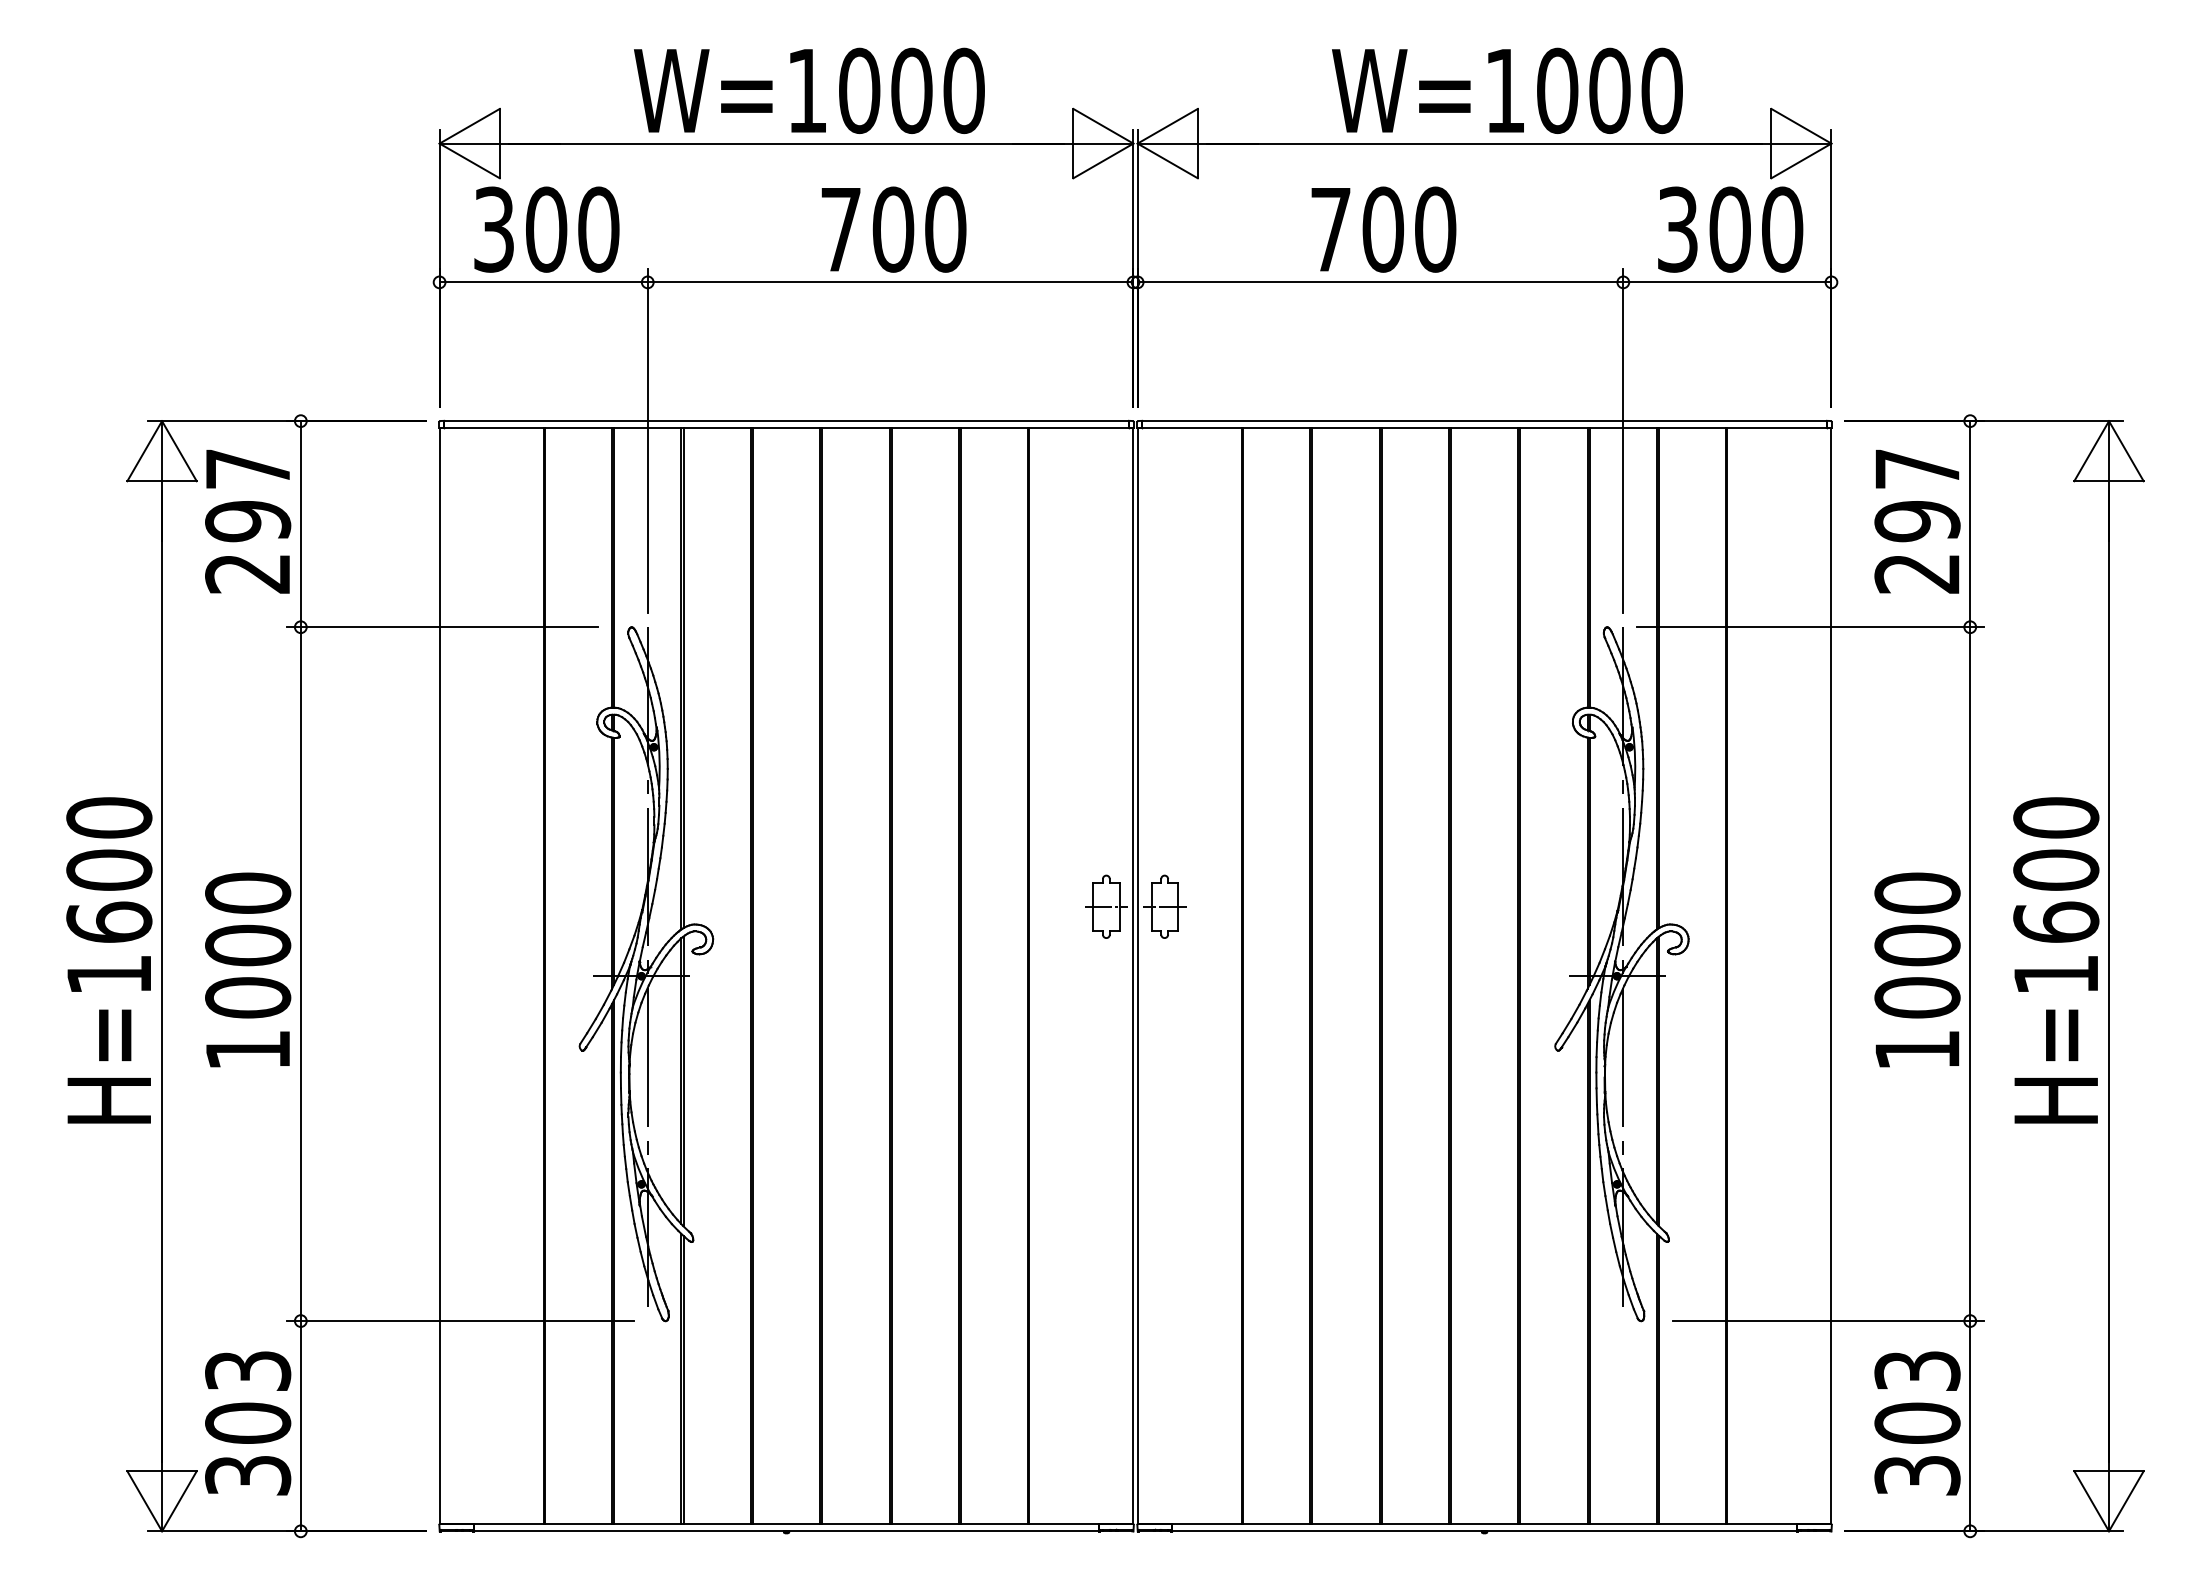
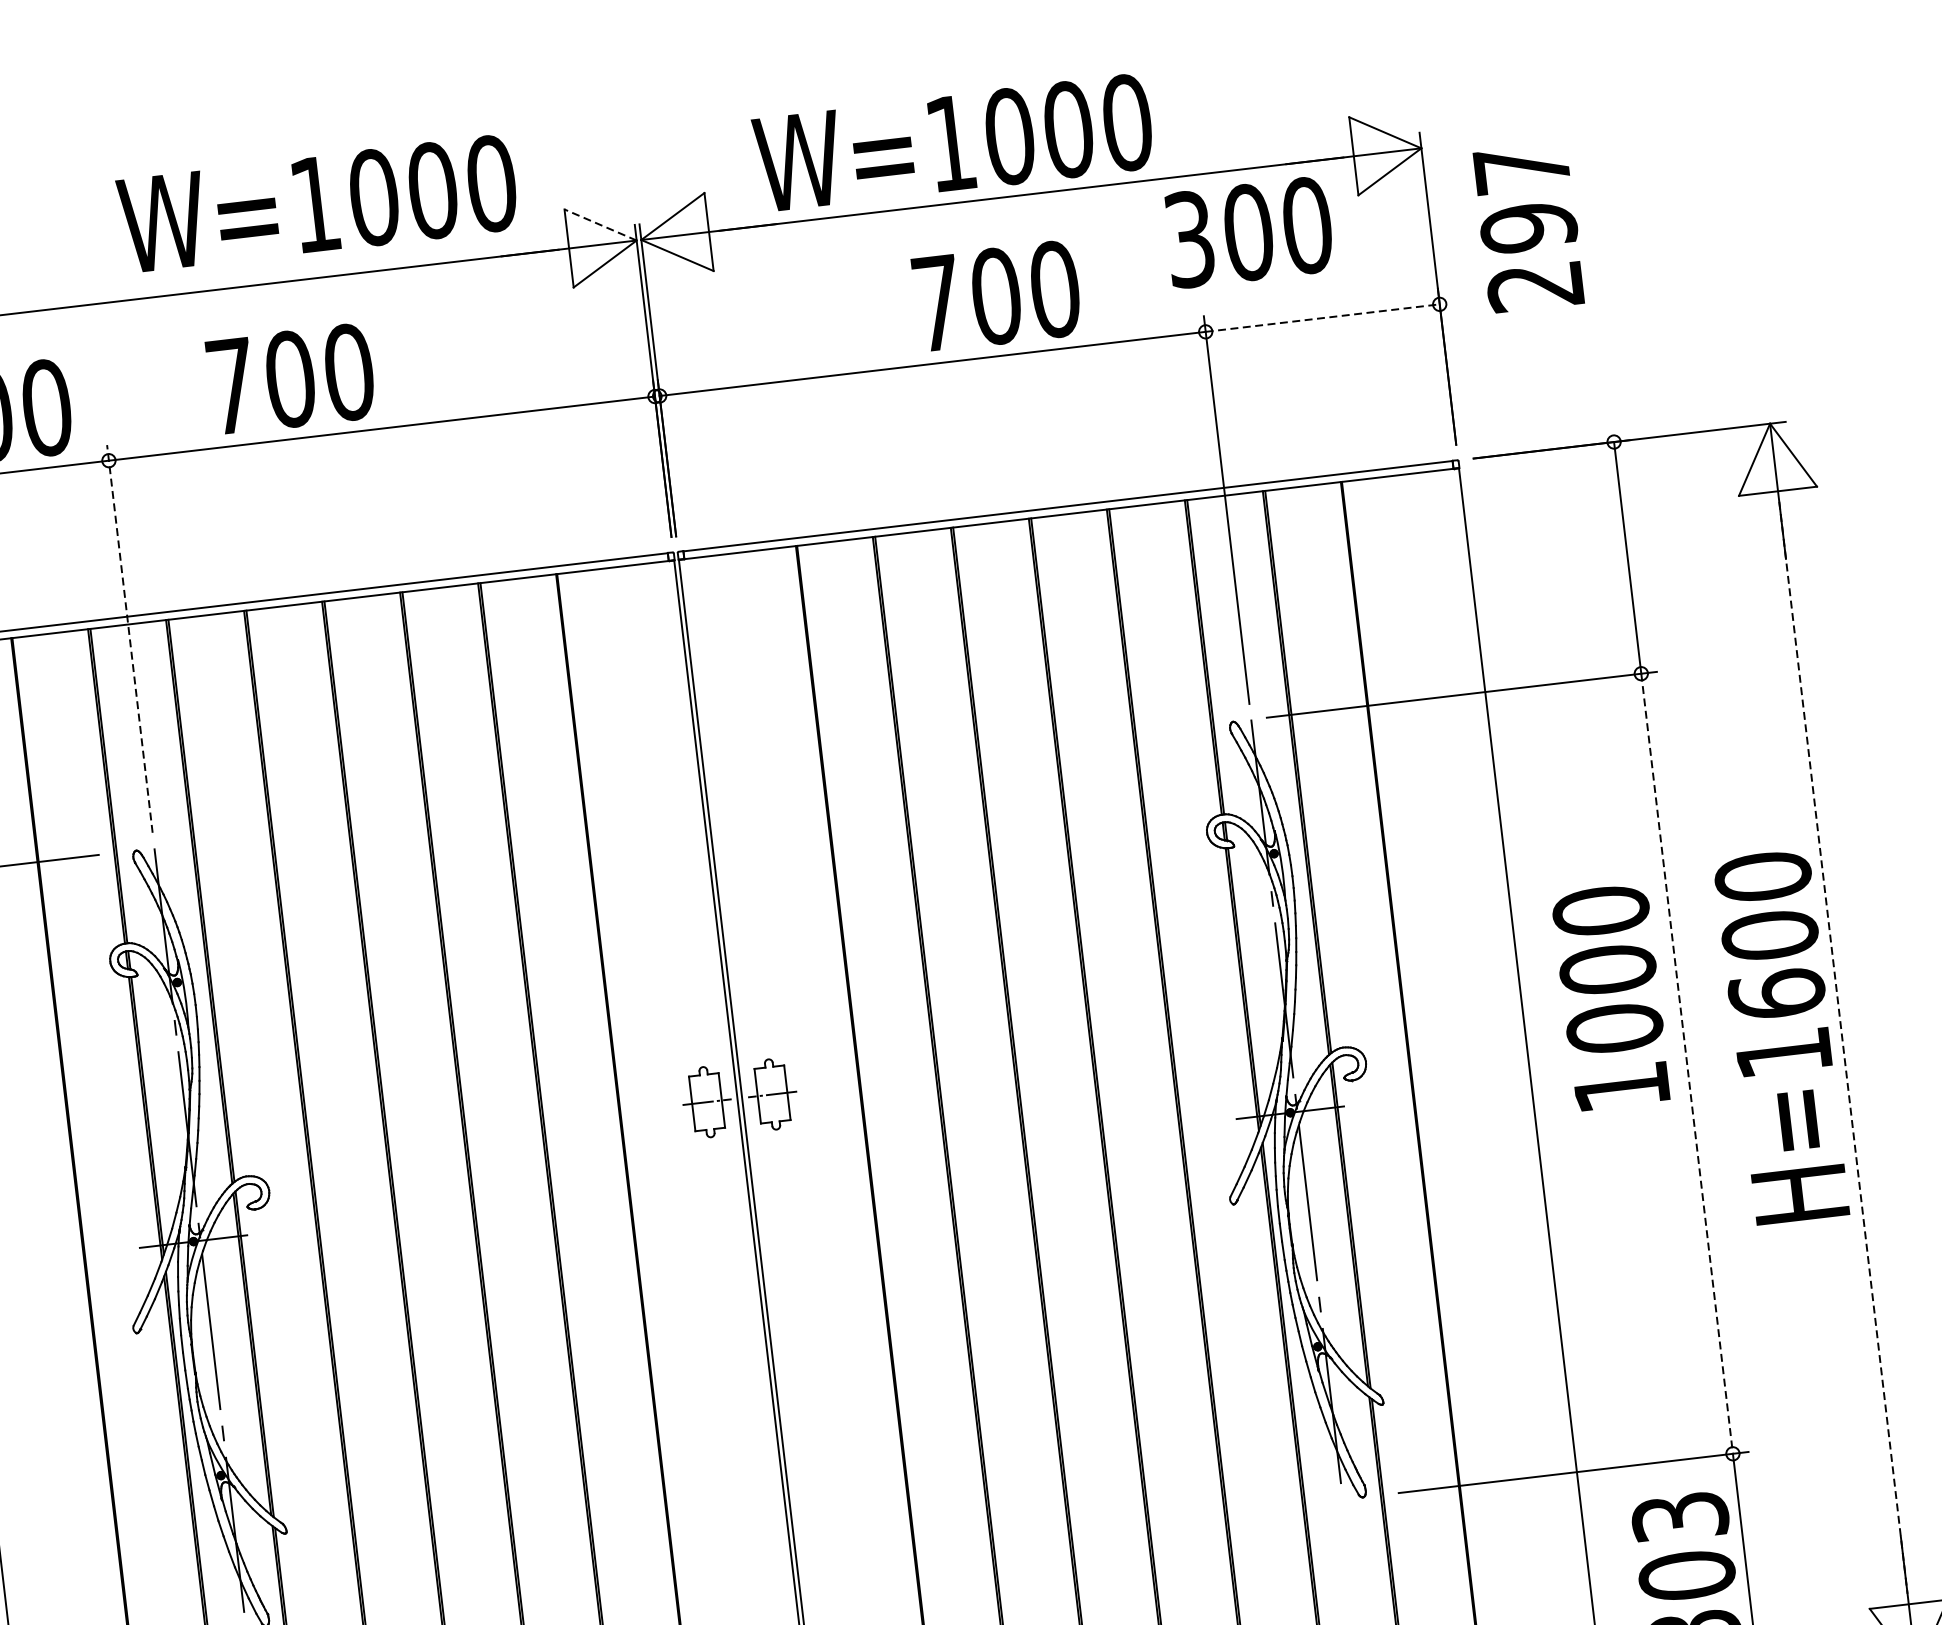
text: (809, 90) -> (317, 203), moved
text: (1507, 90) -> (953, 142), moved
line: (1103, 126) -> (600, 225), solid -> dashed
text: (893, 229) -> (290, 379), moved
text: (1383, 229) -> (996, 296), moved
text: (1730, 229) -> (1248, 232), moved
line: (1727, 282) -> (1322, 318), solid -> dashed
line: (647, 440) -> (129, 638), solid -> dashed
text: (1917, 521) -> (1528, 227), moved
text: (1917, 969) -> (1611, 996), moved
line: (1970, 974) -> (1687, 1064), solid -> dashed
line: (2109, 976) -> (1843, 1048), solid -> dashed

